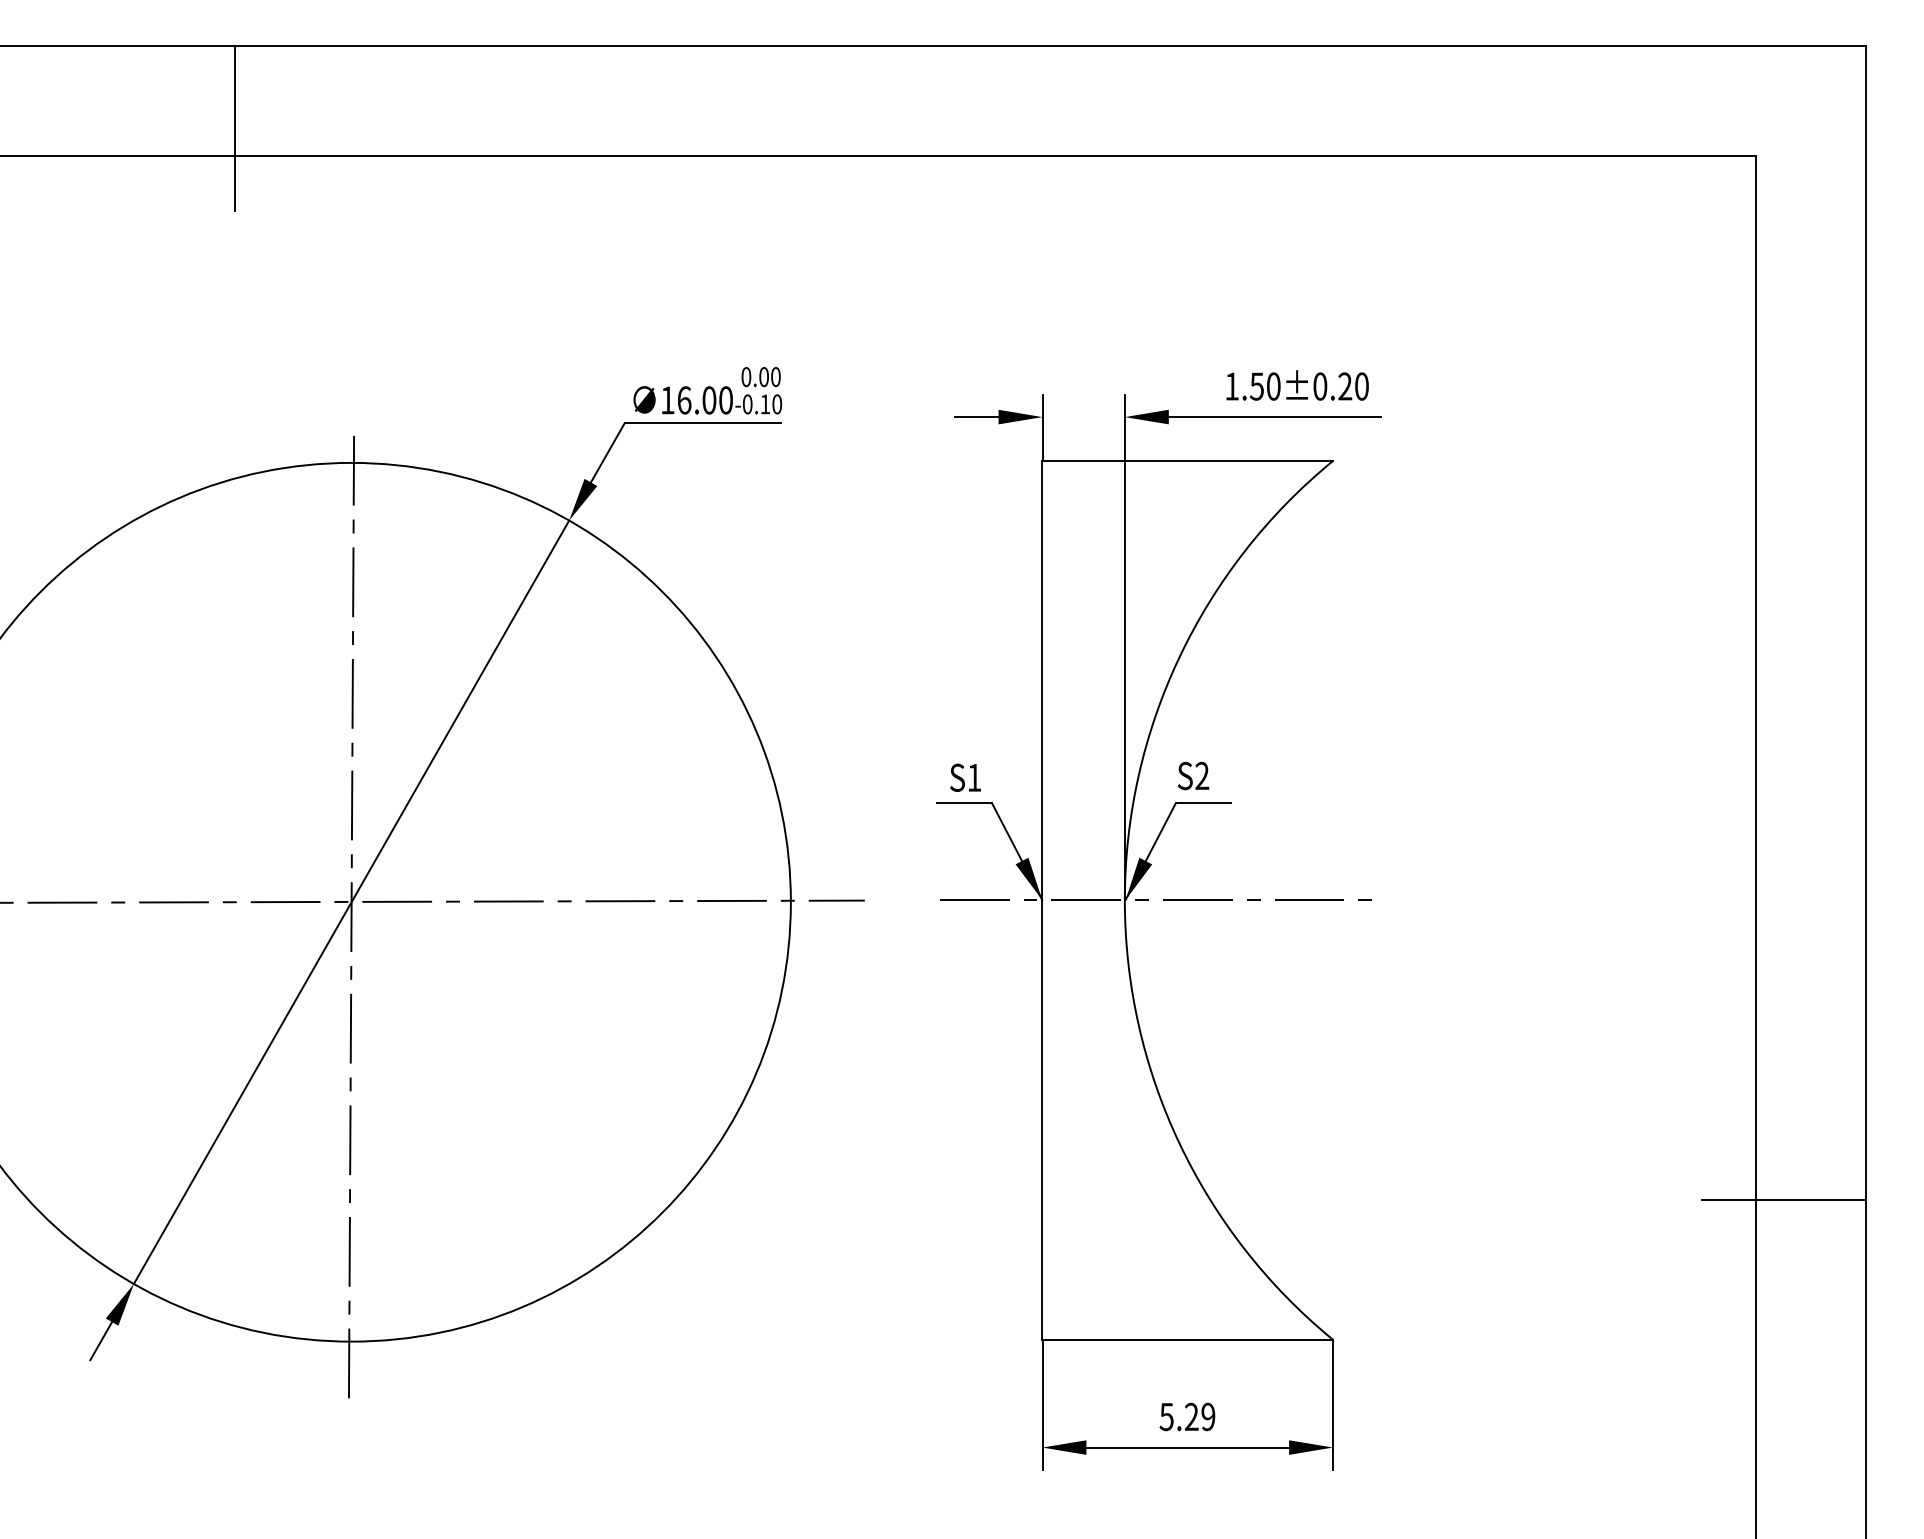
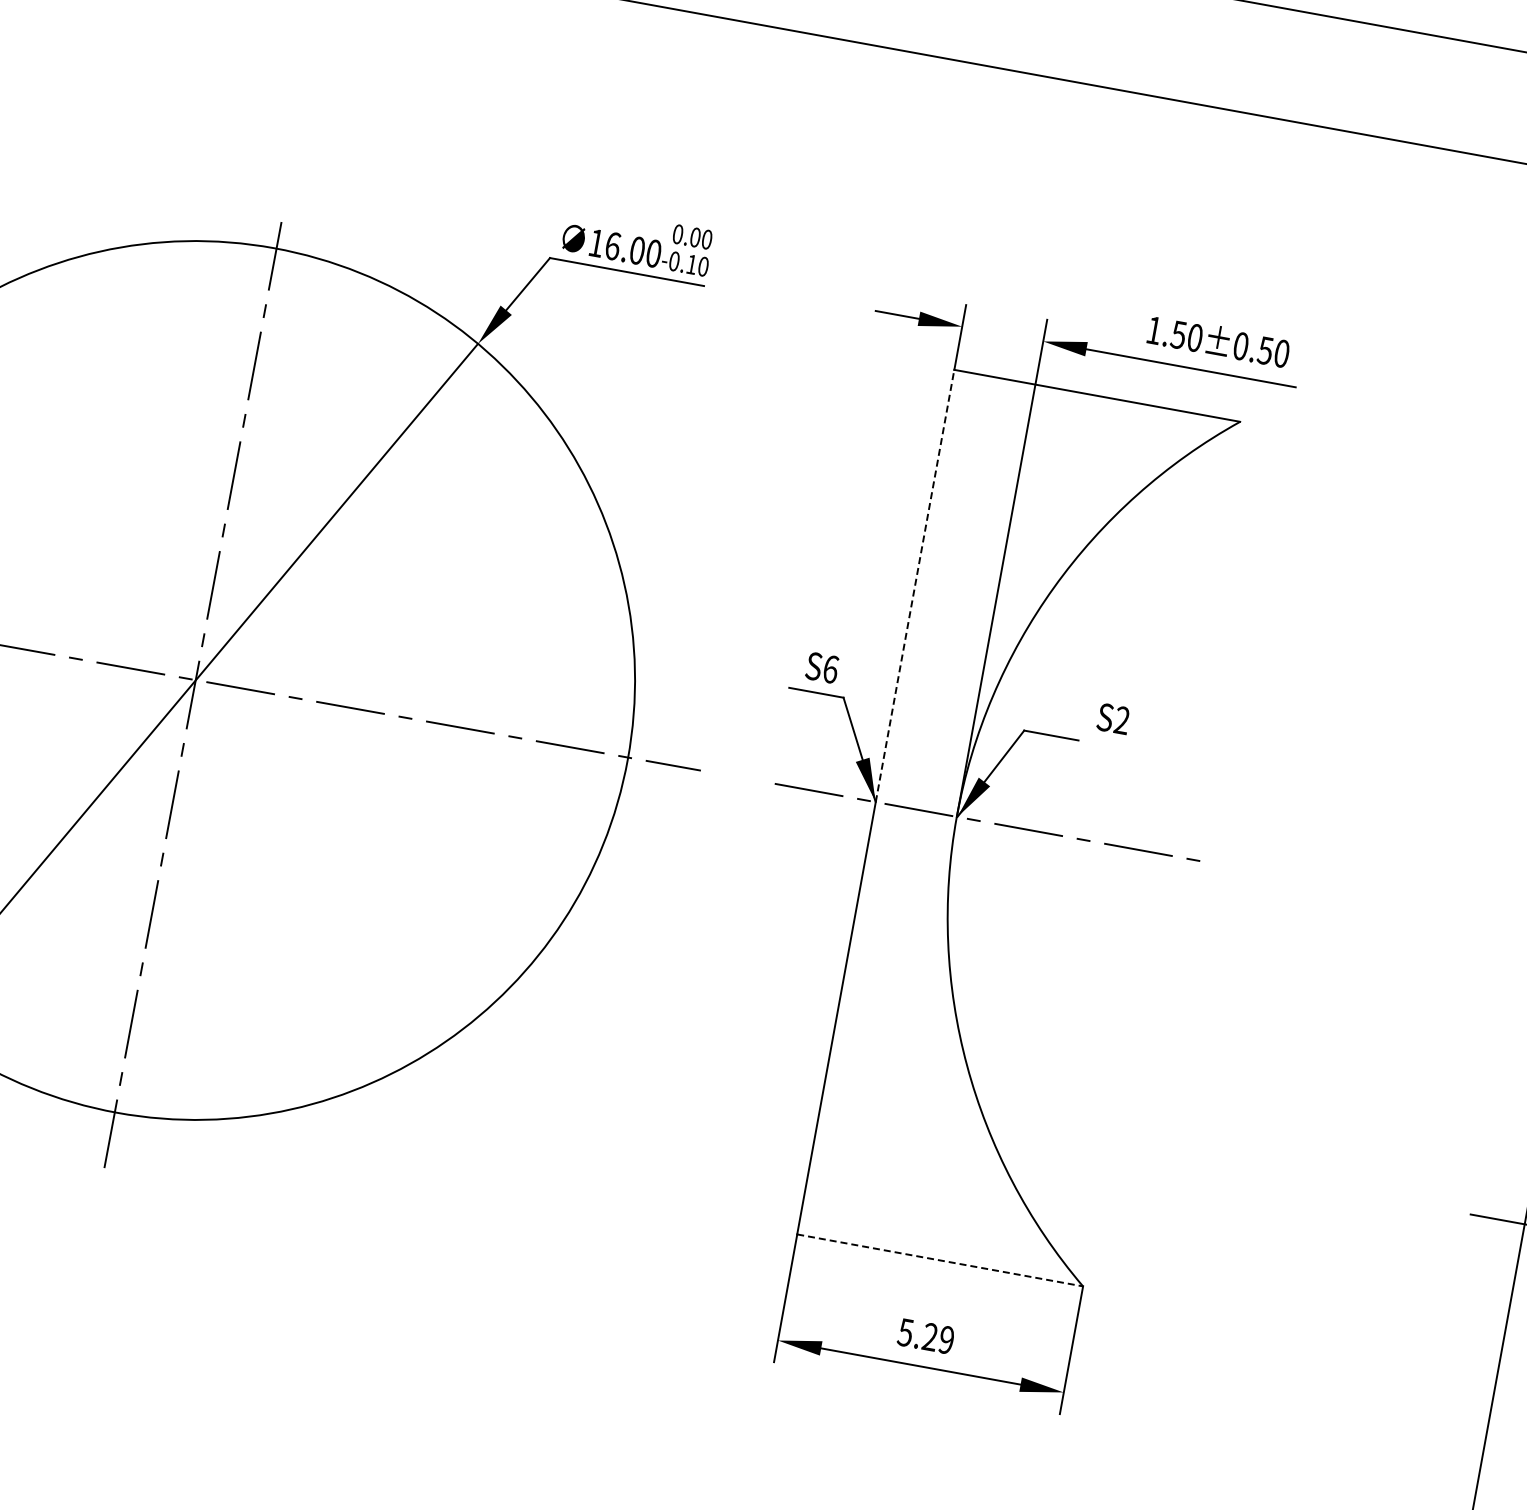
text: (1345, 386) -> (1265, 350), 1.50±0.20 -> 1.50±0.50
line: (1042, 680) -> (915, 585), solid -> dashed
text: (1193, 775) -> (1113, 718), moved
text: (974, 777) -> (830, 669), S1 -> S6
line: (1188, 1339) -> (940, 1260), solid -> dashed

